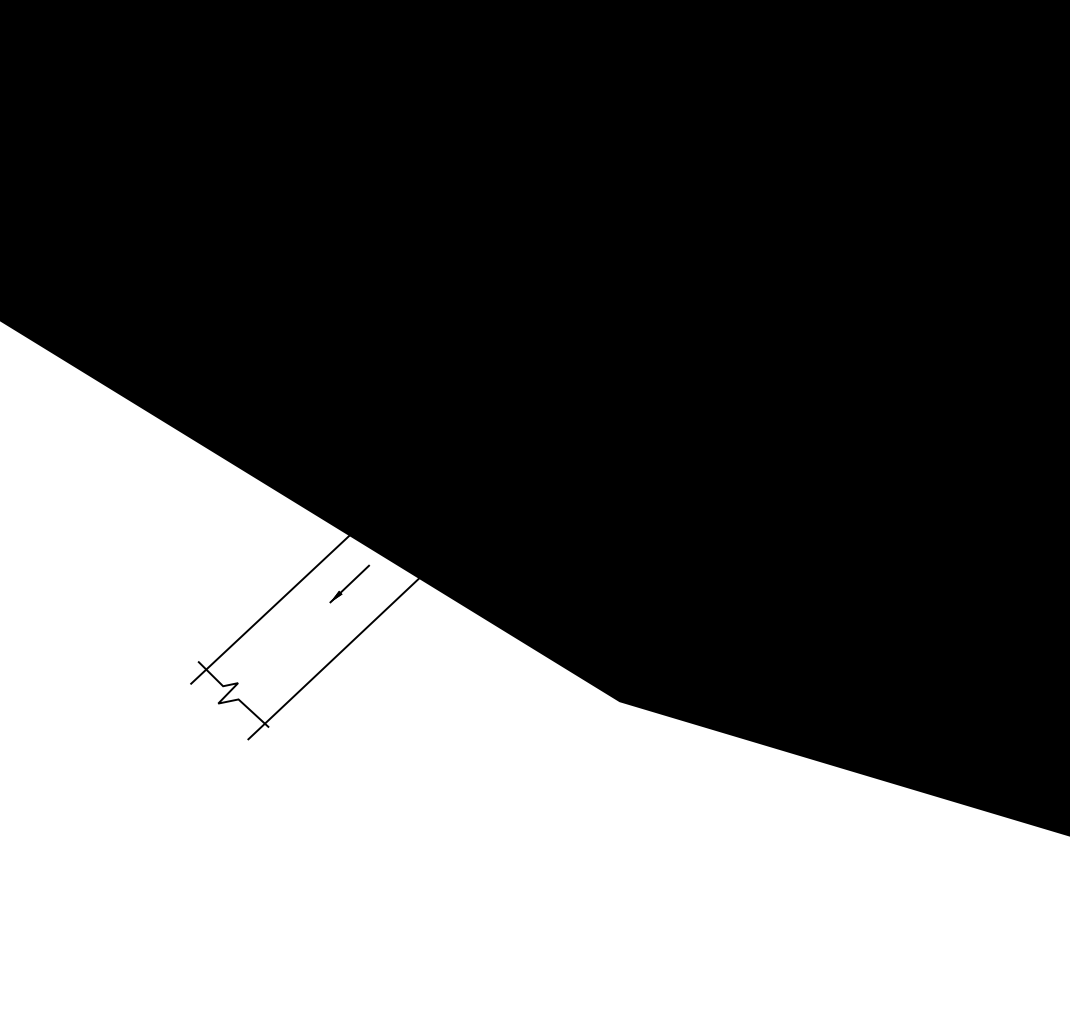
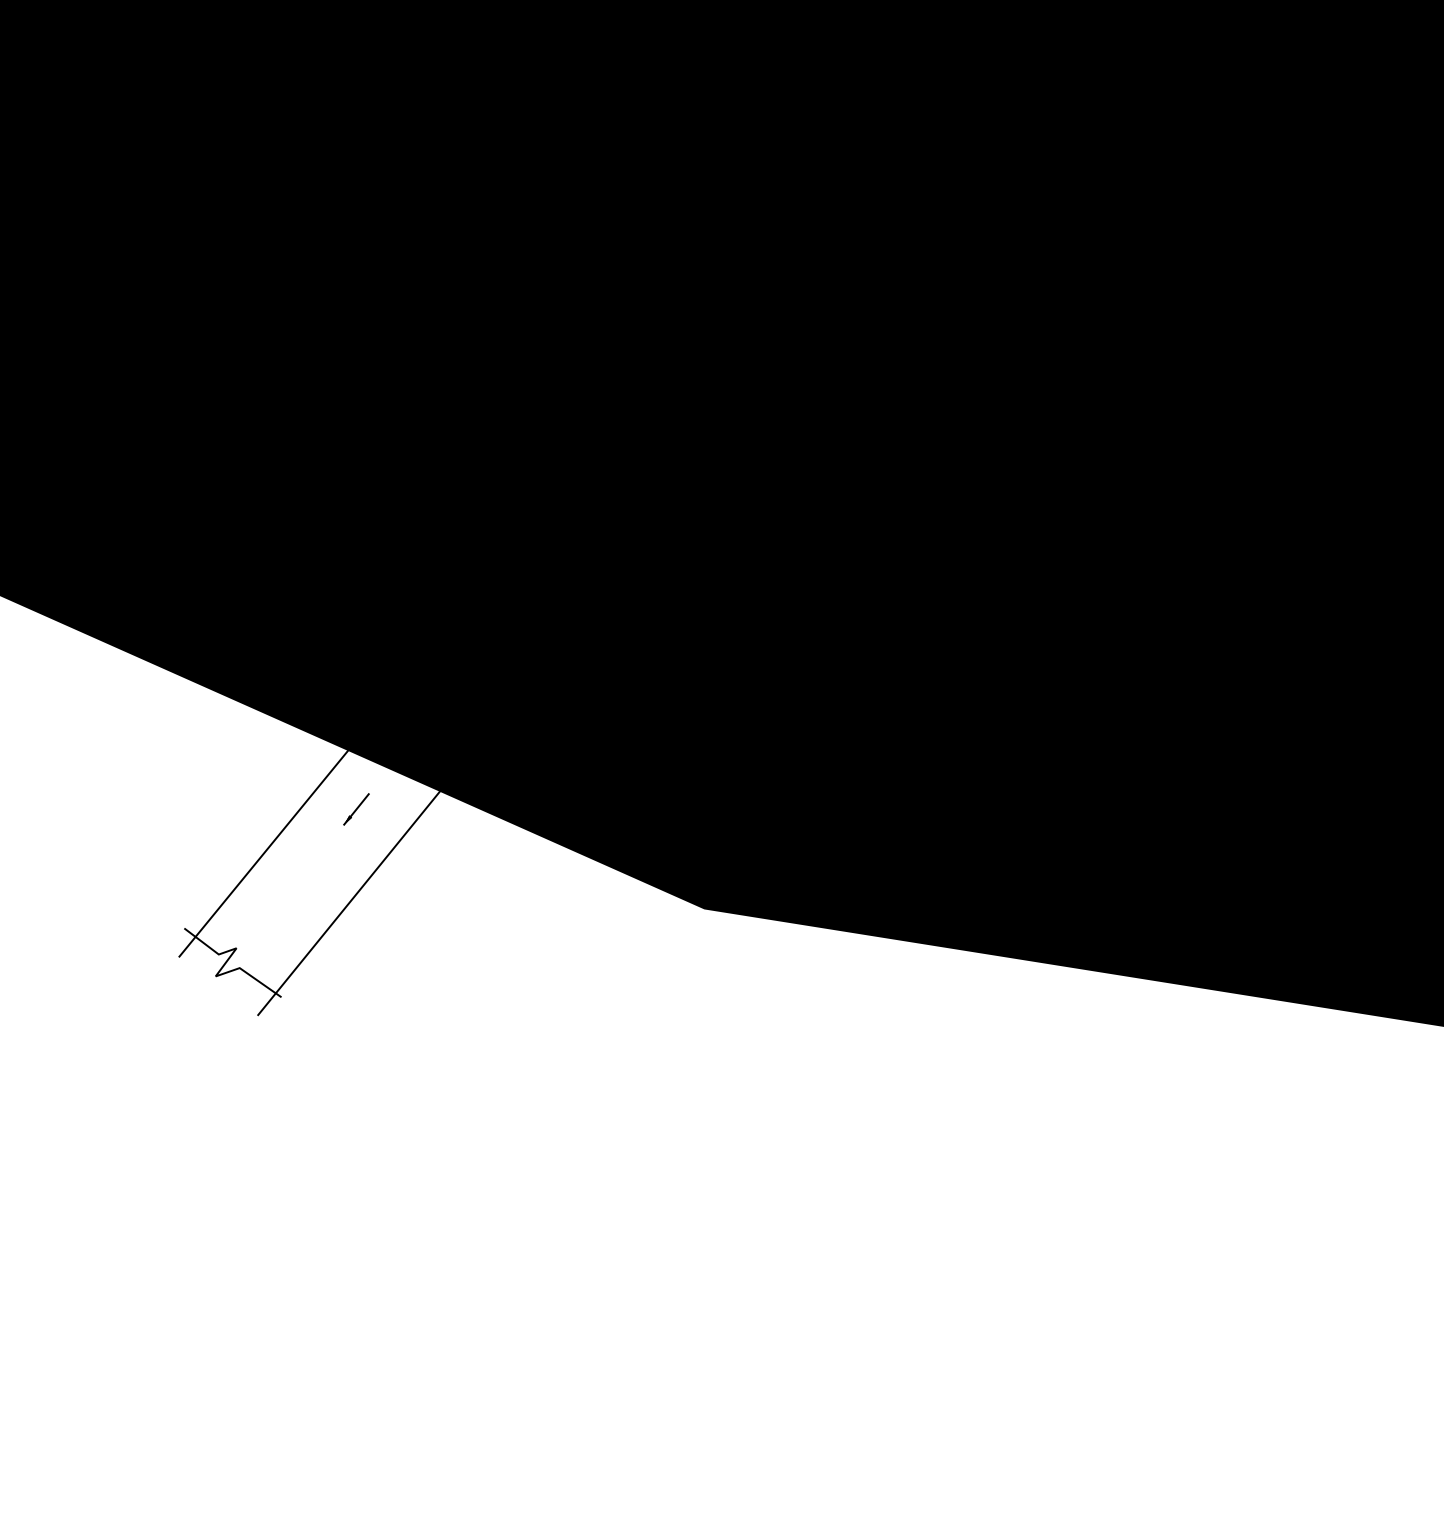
part: (349, 584) -> (356, 809), size x0.6

